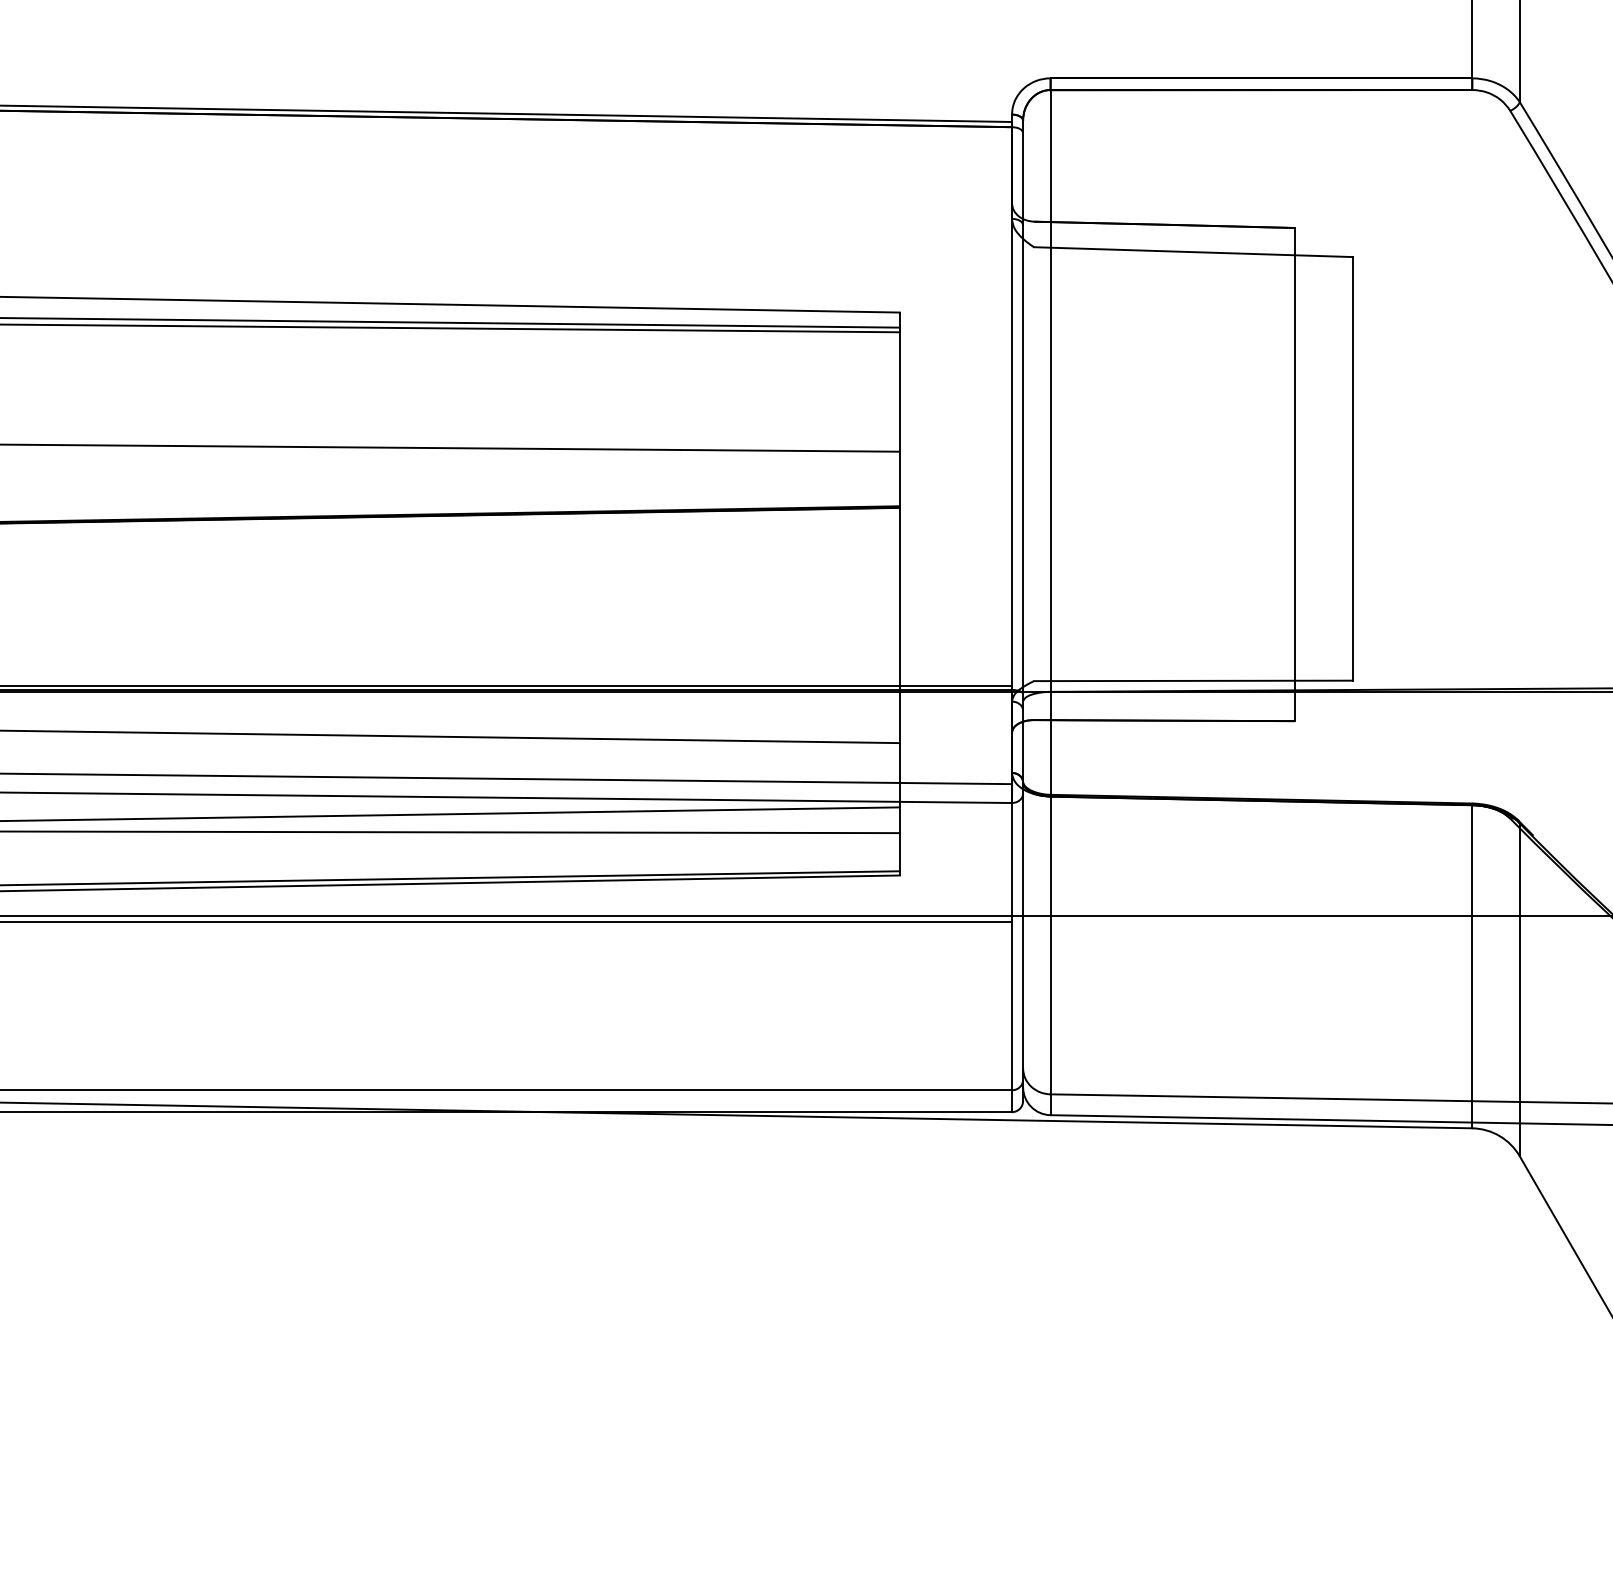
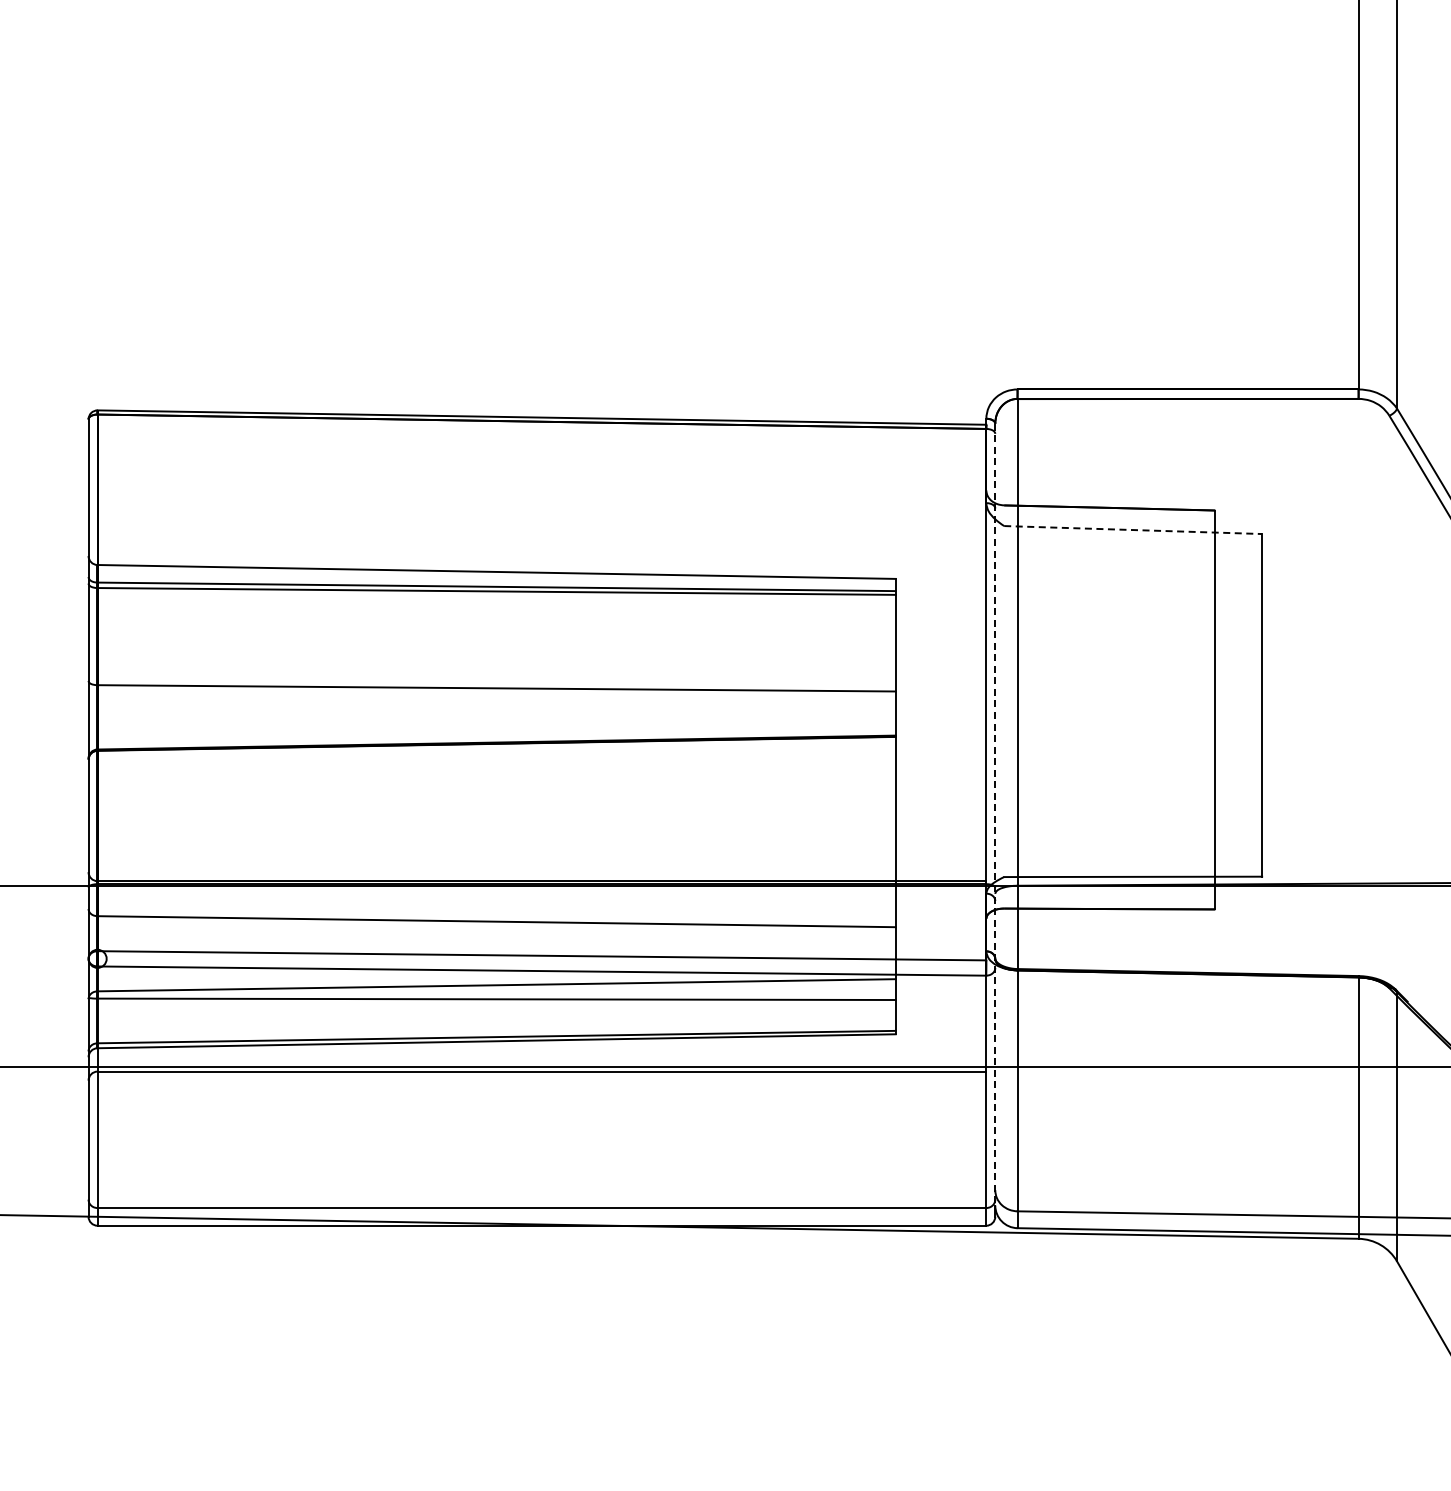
line: (1193, 252) -> (1133, 530), solid -> dashed
line: (1023, 603) -> (995, 814), solid -> dashed

